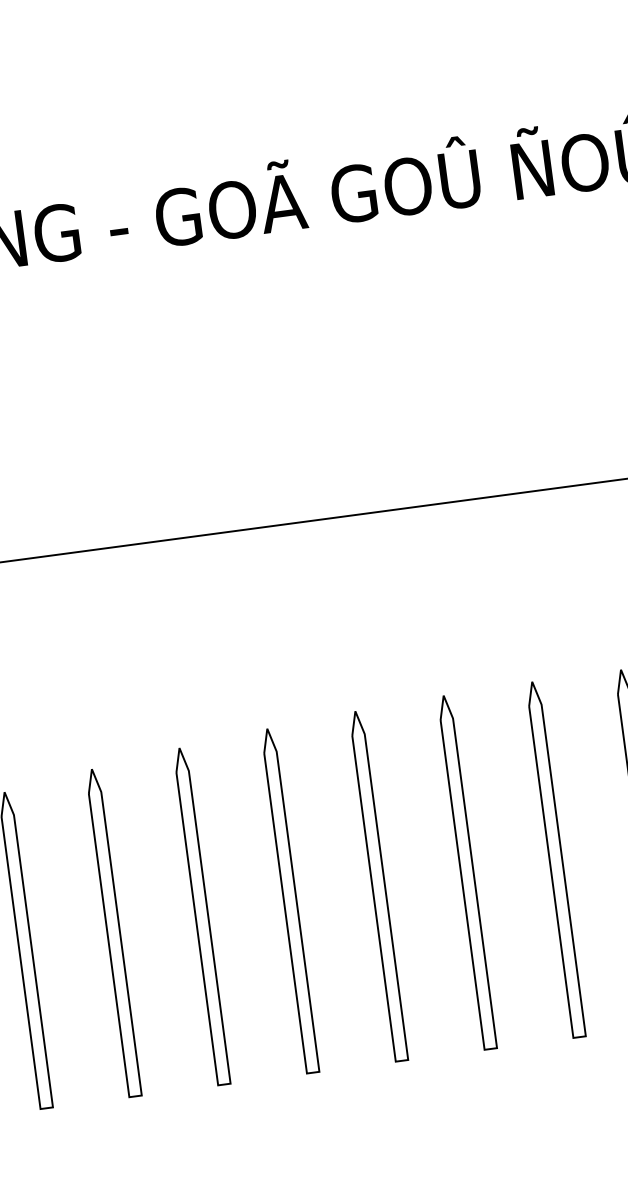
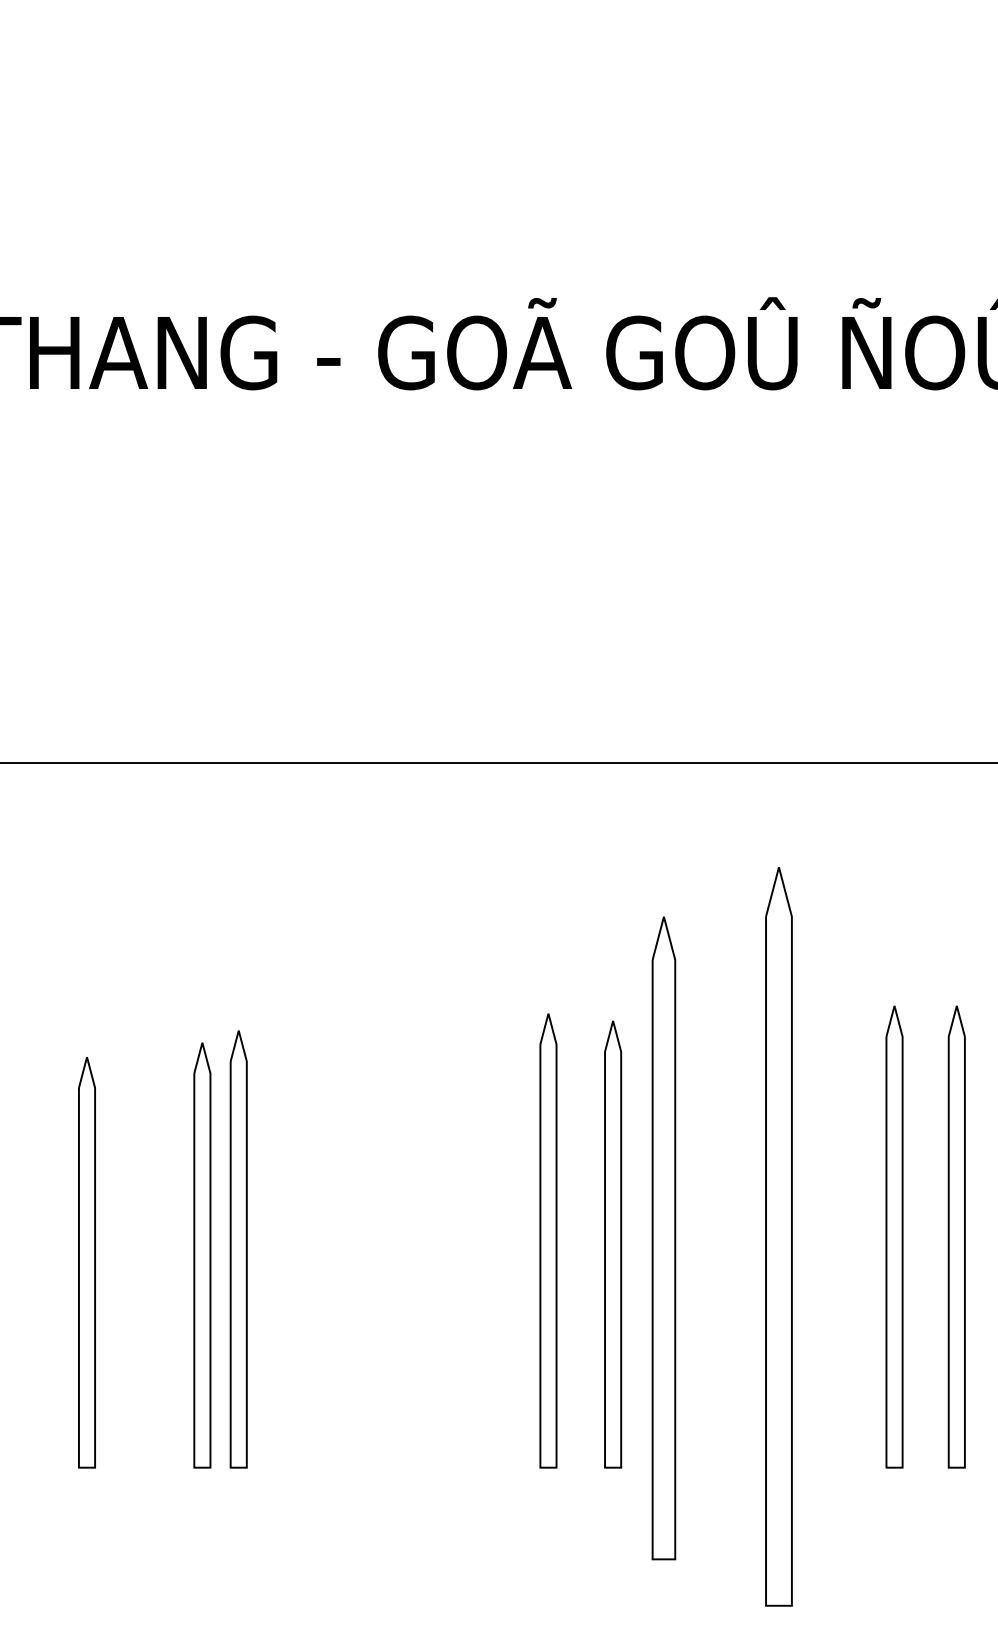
part: (556, 859) -> (779, 1237), size x1.6
part: (467, 872) -> (663, 1238), size x1.4
part: (290, 900) -> (613, 1244), moved
part: (201, 916) -> (238, 1249), moved

